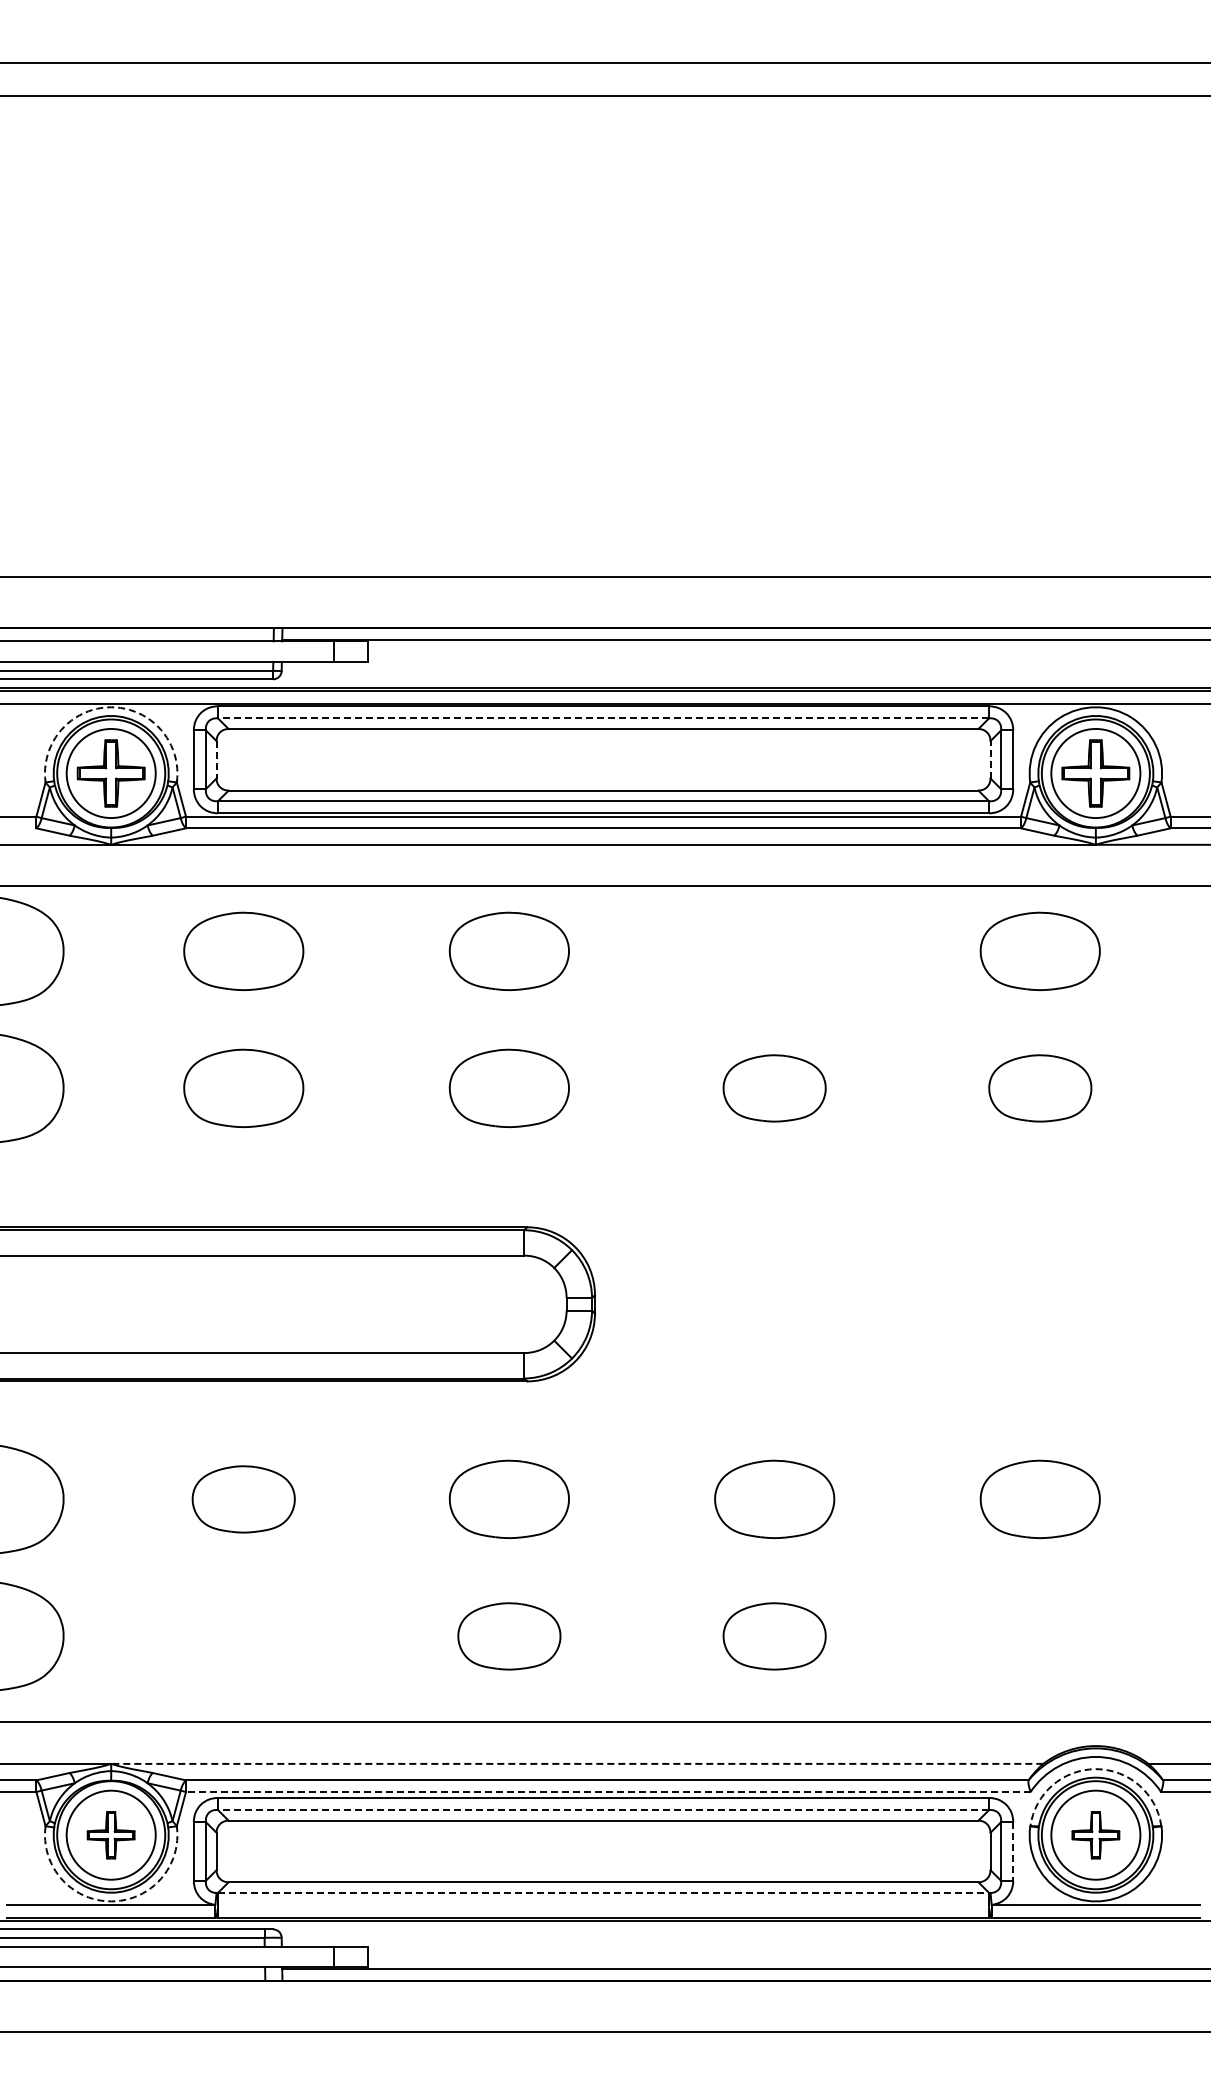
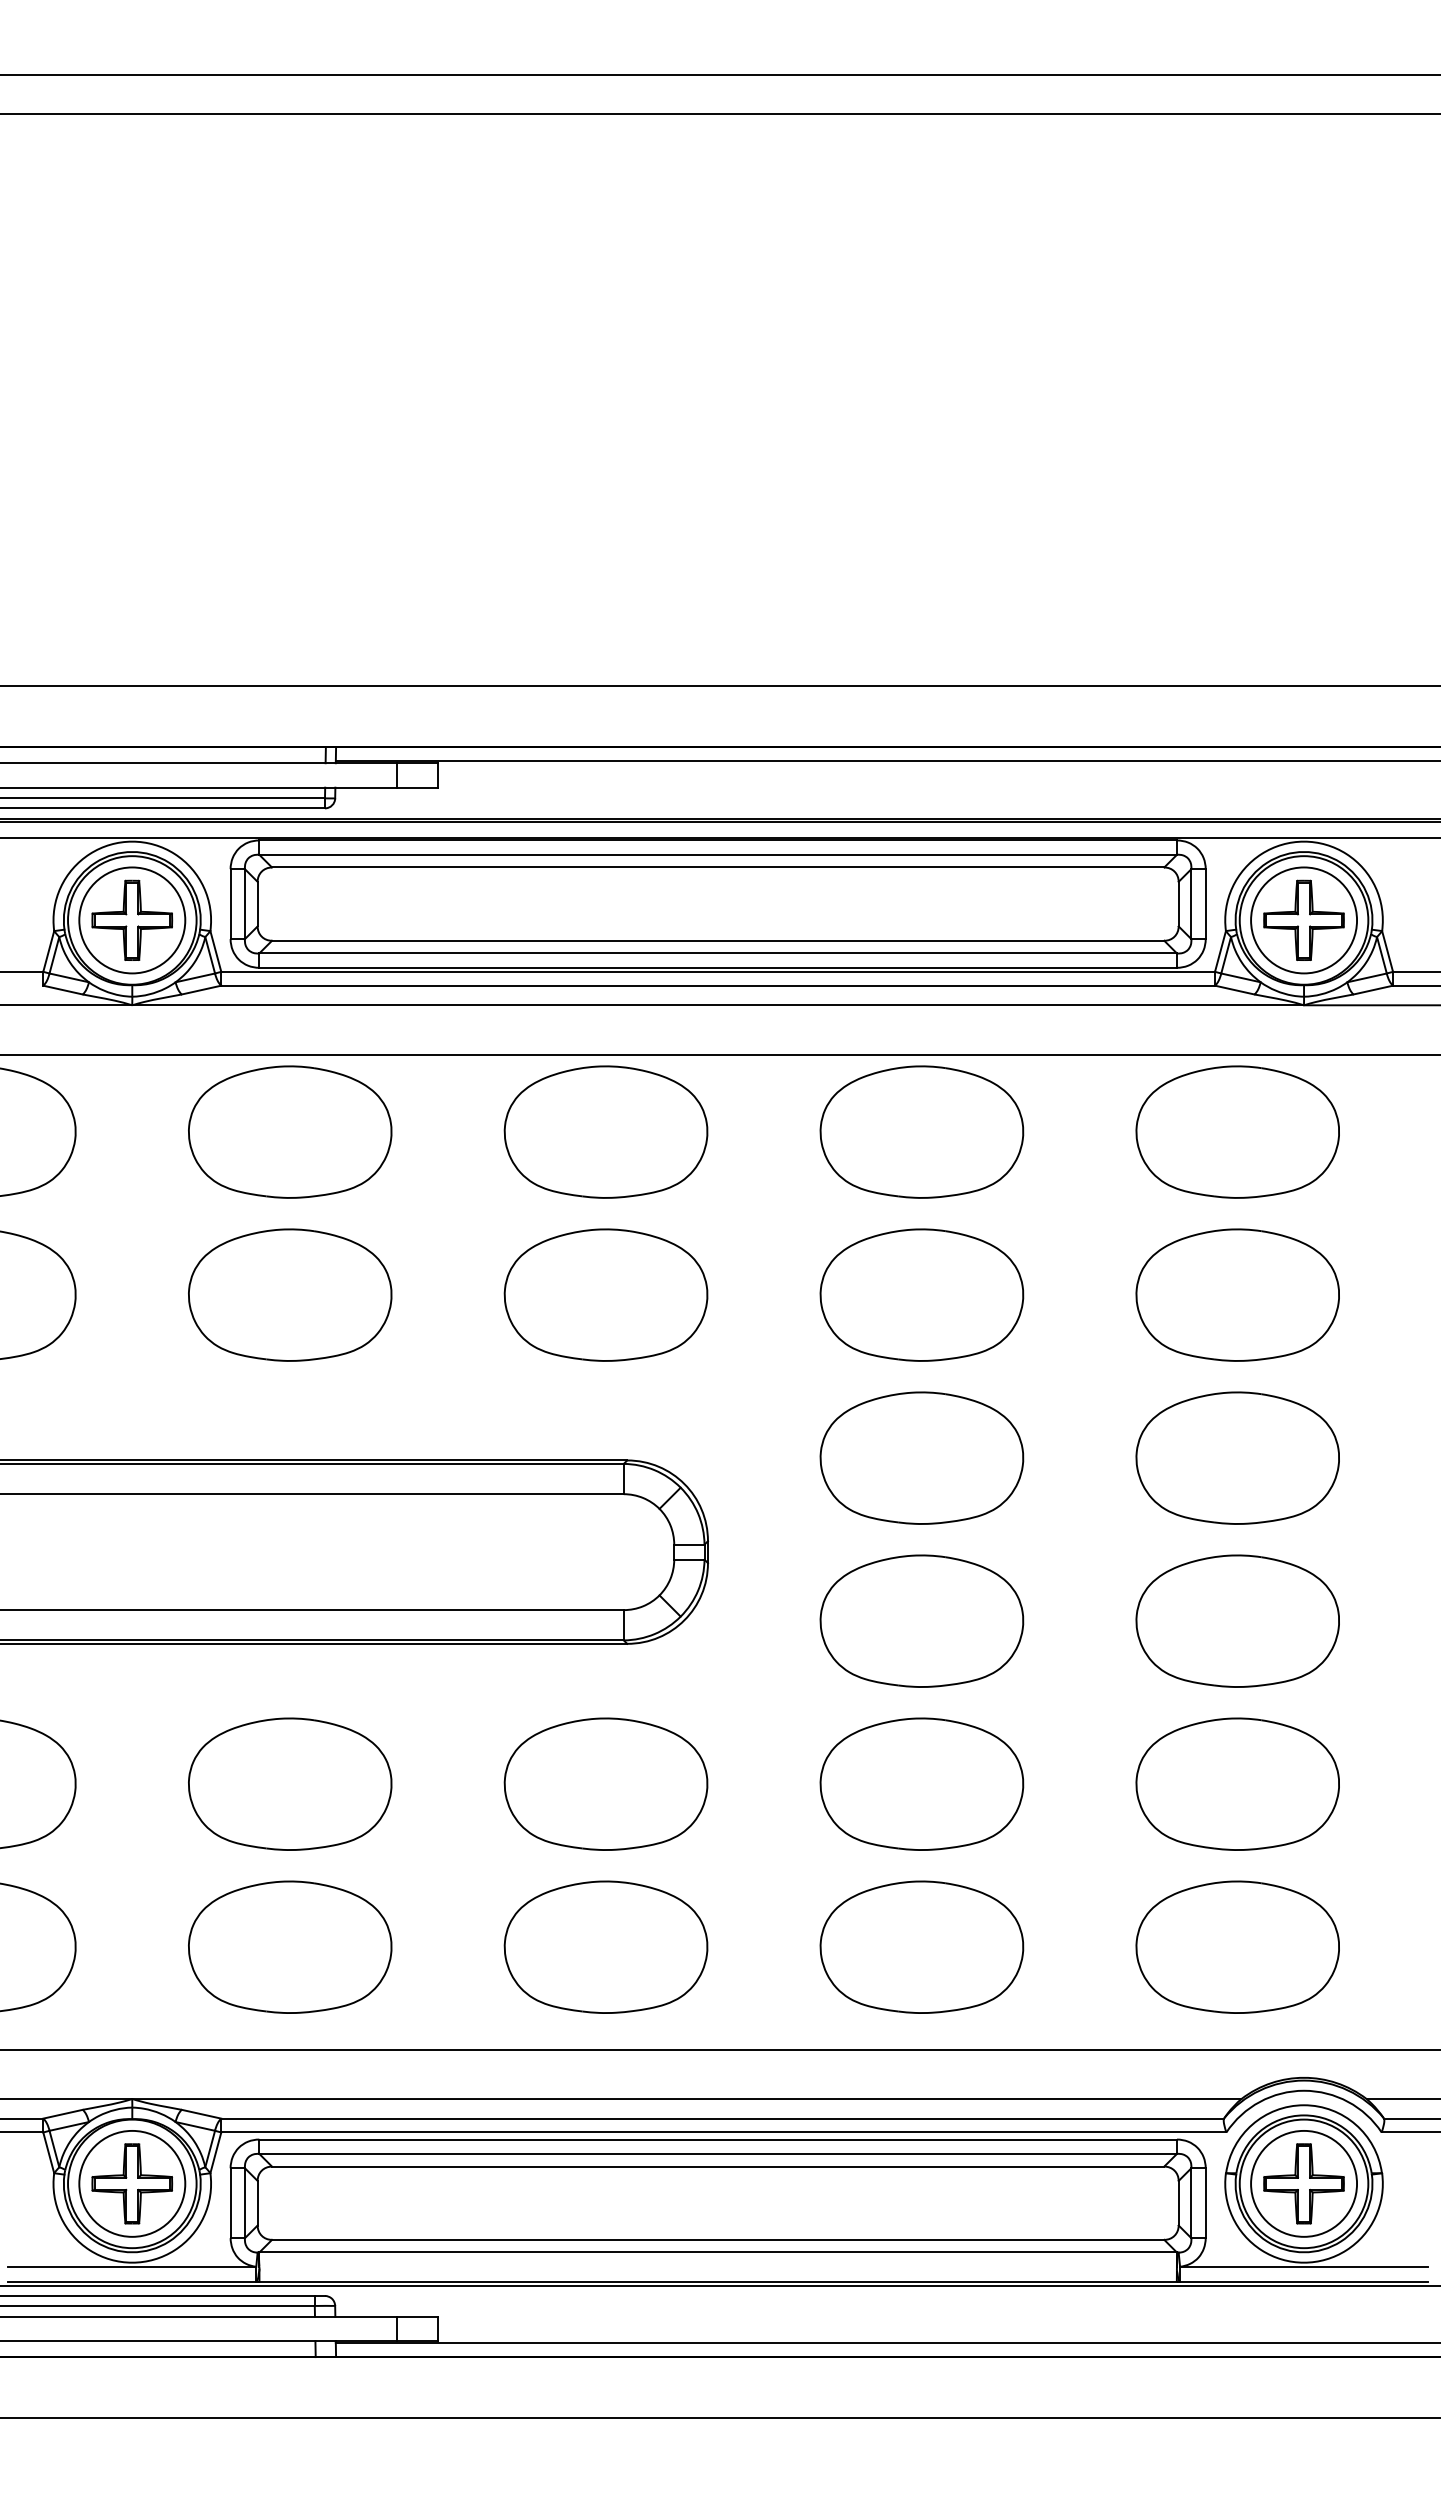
arc: (111, 707) -> (132, 841), dashed -> solid
line: (603, 718) -> (718, 854), dashed -> solid
line: (216, 759) -> (257, 903), dashed -> solid
line: (990, 759) -> (1178, 903), dashed -> solid
part: (243, 951) -> (289, 1132), size x1.43
part: (509, 951) -> (606, 1132), size x1.43
part: (774, 951) -> (921, 1132), added
part: (1040, 951) -> (1238, 1132), size x1.43
part: (243, 1088) -> (289, 1295), size x1.43
part: (509, 1088) -> (606, 1295), size x1.43
part: (774, 1088) -> (921, 1295), size x1.67
part: (1040, 1088) -> (1238, 1295), size x1.67
part: (774, 1225) -> (921, 1458), added
part: (1040, 1225) -> (1238, 1458), added
part: (774, 1362) -> (921, 1621), added
part: (1040, 1362) -> (1238, 1621), added
part: (243, 1499) -> (289, 1784), size x1.67
part: (509, 1499) -> (606, 1784), size x1.43
part: (774, 1499) -> (921, 1784), size x1.43
part: (1040, 1499) -> (1238, 1784), size x1.43
part: (243, 1636) -> (289, 1947), added
part: (509, 1636) -> (606, 1947), size x1.67
part: (774, 1636) -> (921, 1947), size x1.67
part: (1040, 1636) -> (1238, 1947), added
line: (576, 1763) -> (685, 2098), dashed -> solid
arc: (1095, 1769) -> (1303, 2105), dashed -> solid
line: (607, 1792) -> (722, 2133), dashed -> solid
line: (603, 1810) -> (718, 2154), dashed -> solid
part: (110, 1835) -> (131, 2184), size x1.43
part: (1095, 1835) -> (1303, 2184), size x1.43
line: (1013, 1851) -> (1206, 2203), dashed -> solid
line: (604, 1892) -> (719, 2252), dashed -> solid
arc: (111, 1901) -> (132, 2262), dashed -> solid

